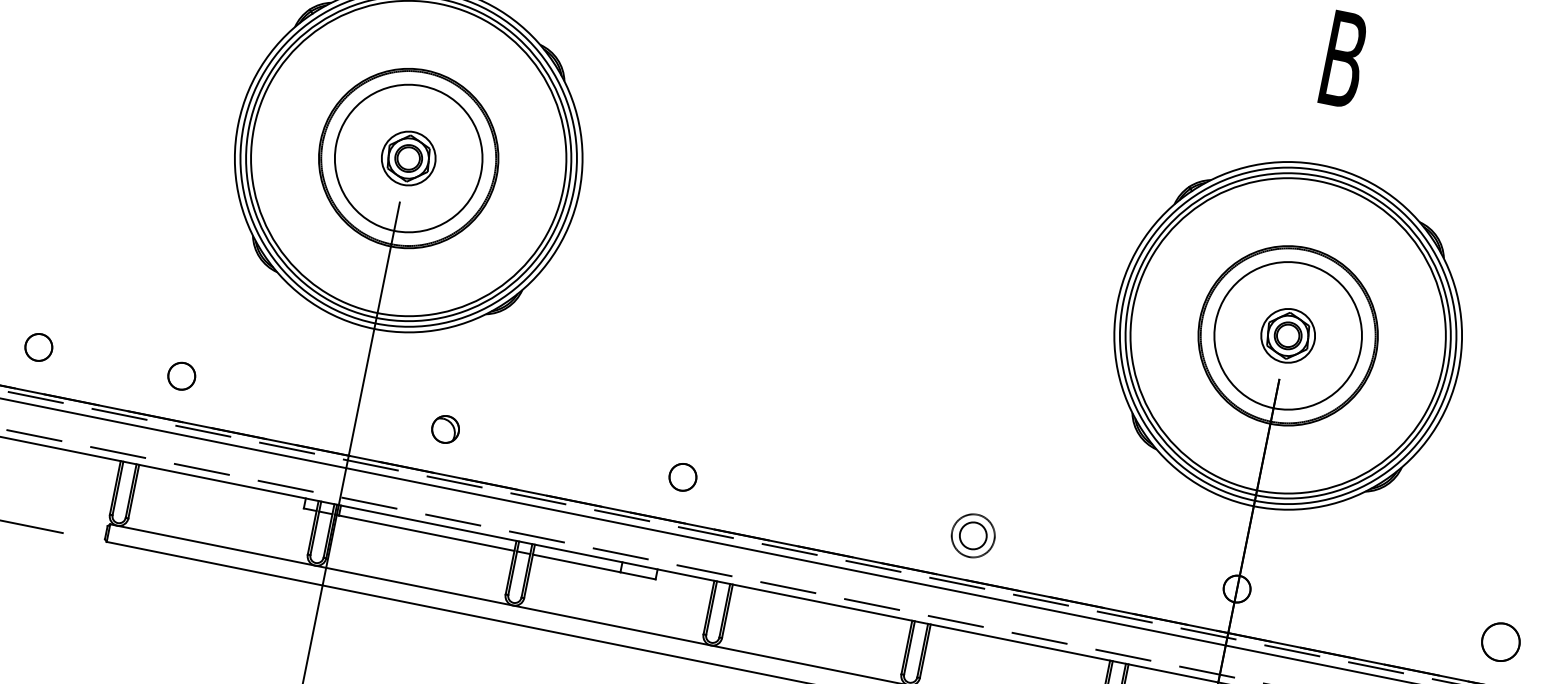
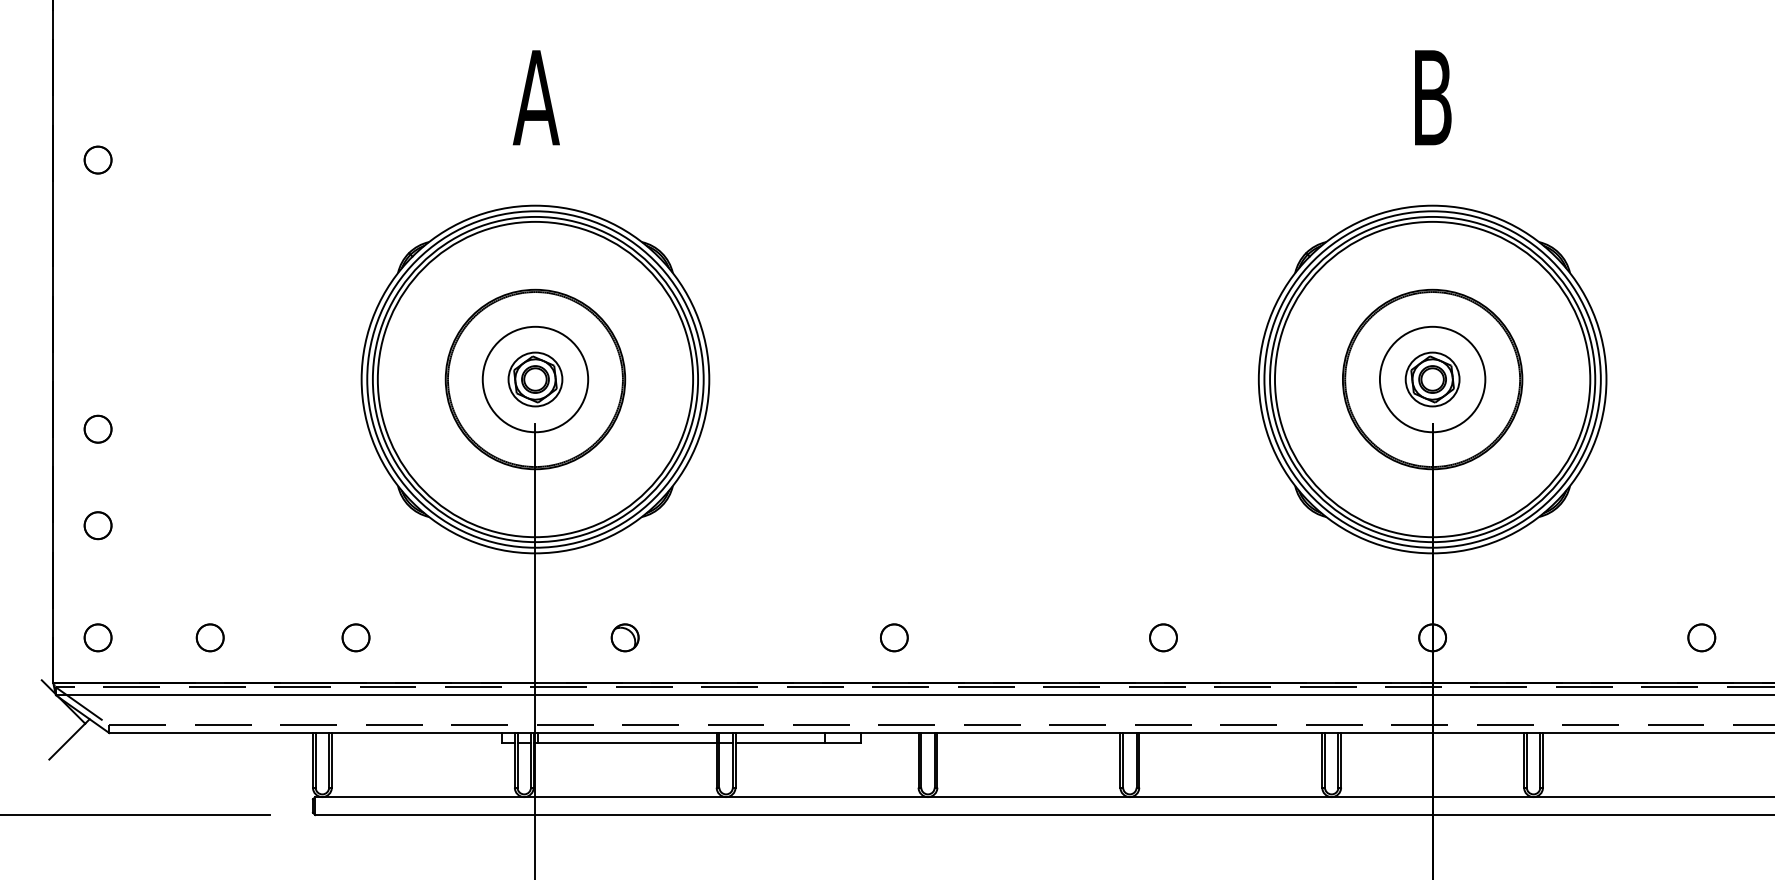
circle: (408, 158) -> (535, 379), size x0.71
circle: (1288, 335) -> (1432, 379), size x0.71
part: (683, 477) -> (894, 637), moved
circle: (973, 535) -> (1163, 637), size x0.62
part: (1500, 641) -> (1701, 637), size x0.71

